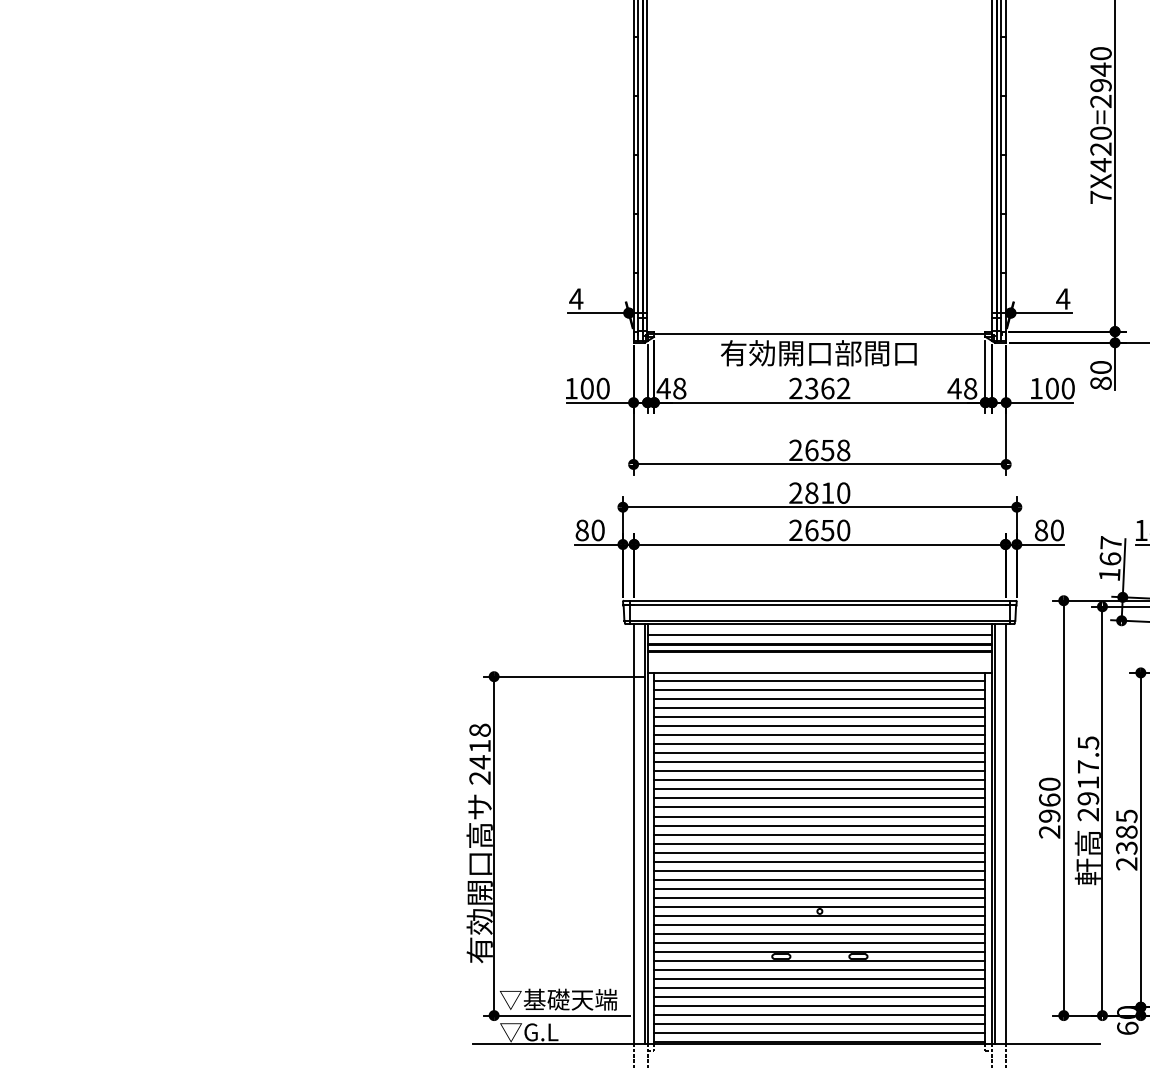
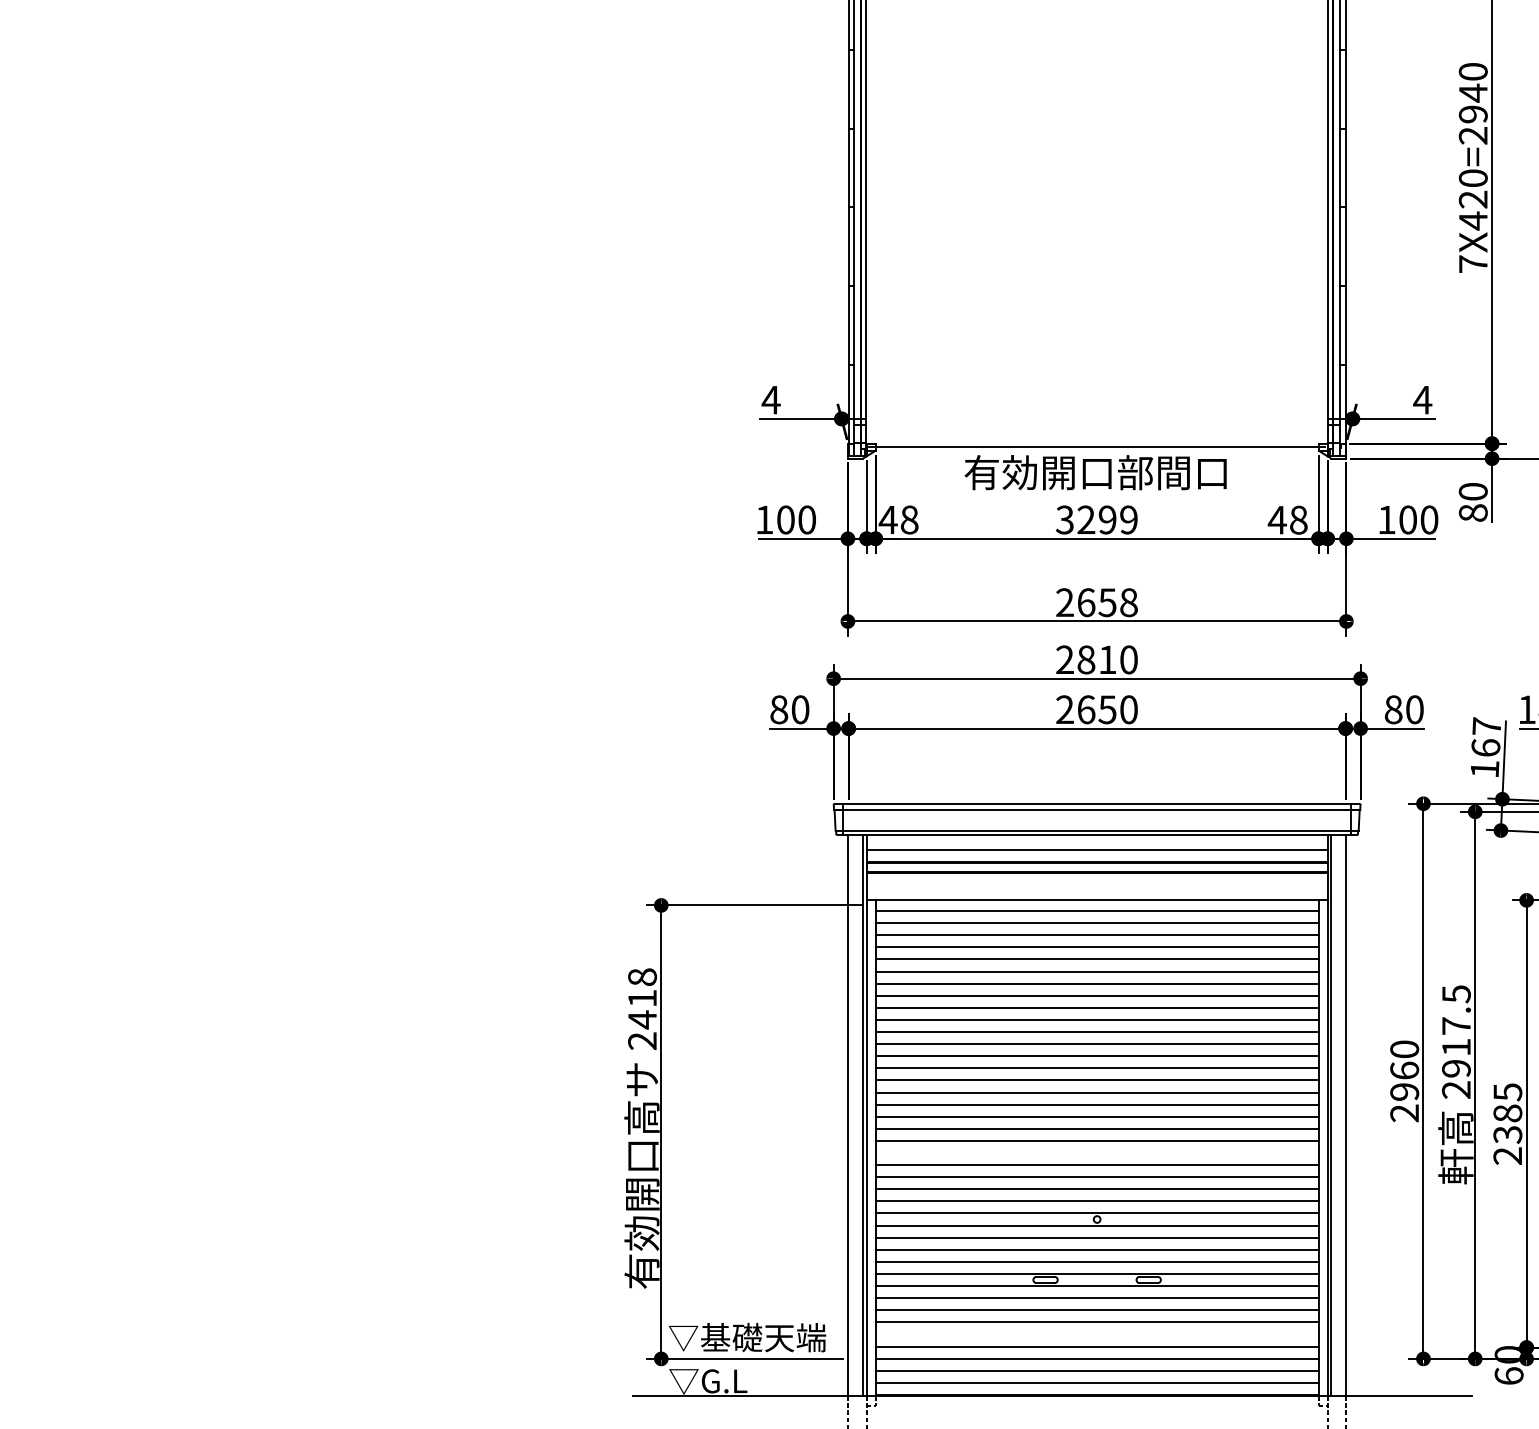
text: (819, 388) -> (1096, 519), 2362 -> 3299
line: (819, 861) -> (1096, 1152), removed
line: (819, 997) -> (1096, 1334), removed

